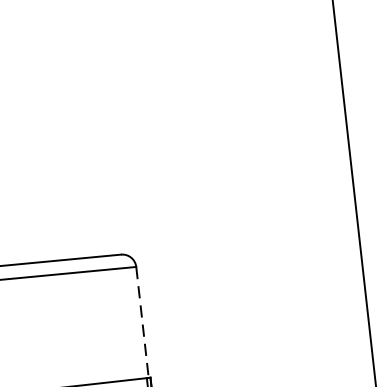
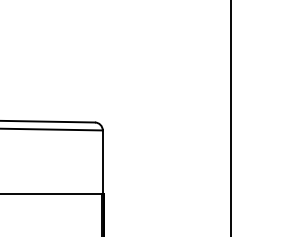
line: (142, 322) -> (102, 162), dashed -> solid

